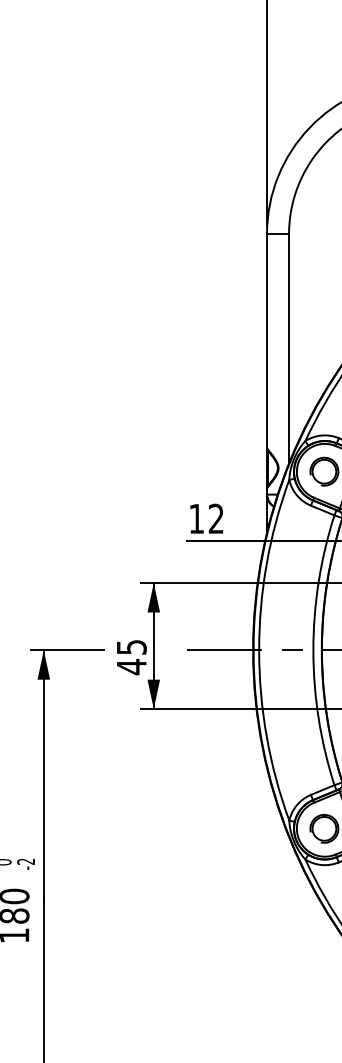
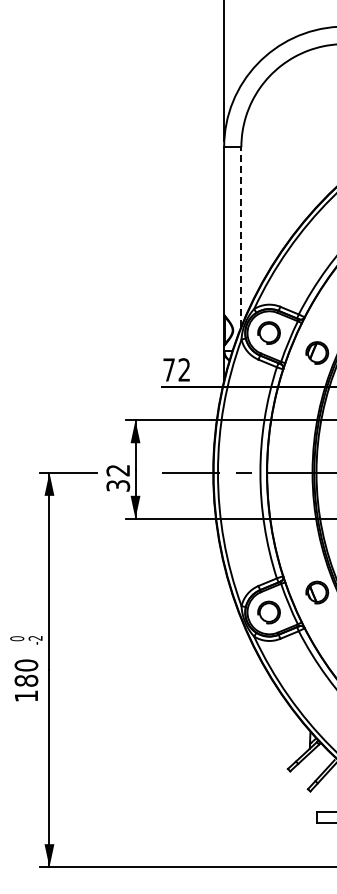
line: (289, 349) -> (241, 237), solid -> dashed
text: (195, 518) -> (168, 369), 12 -> 72
text: (132, 657) -> (118, 478), 45 -> 32

